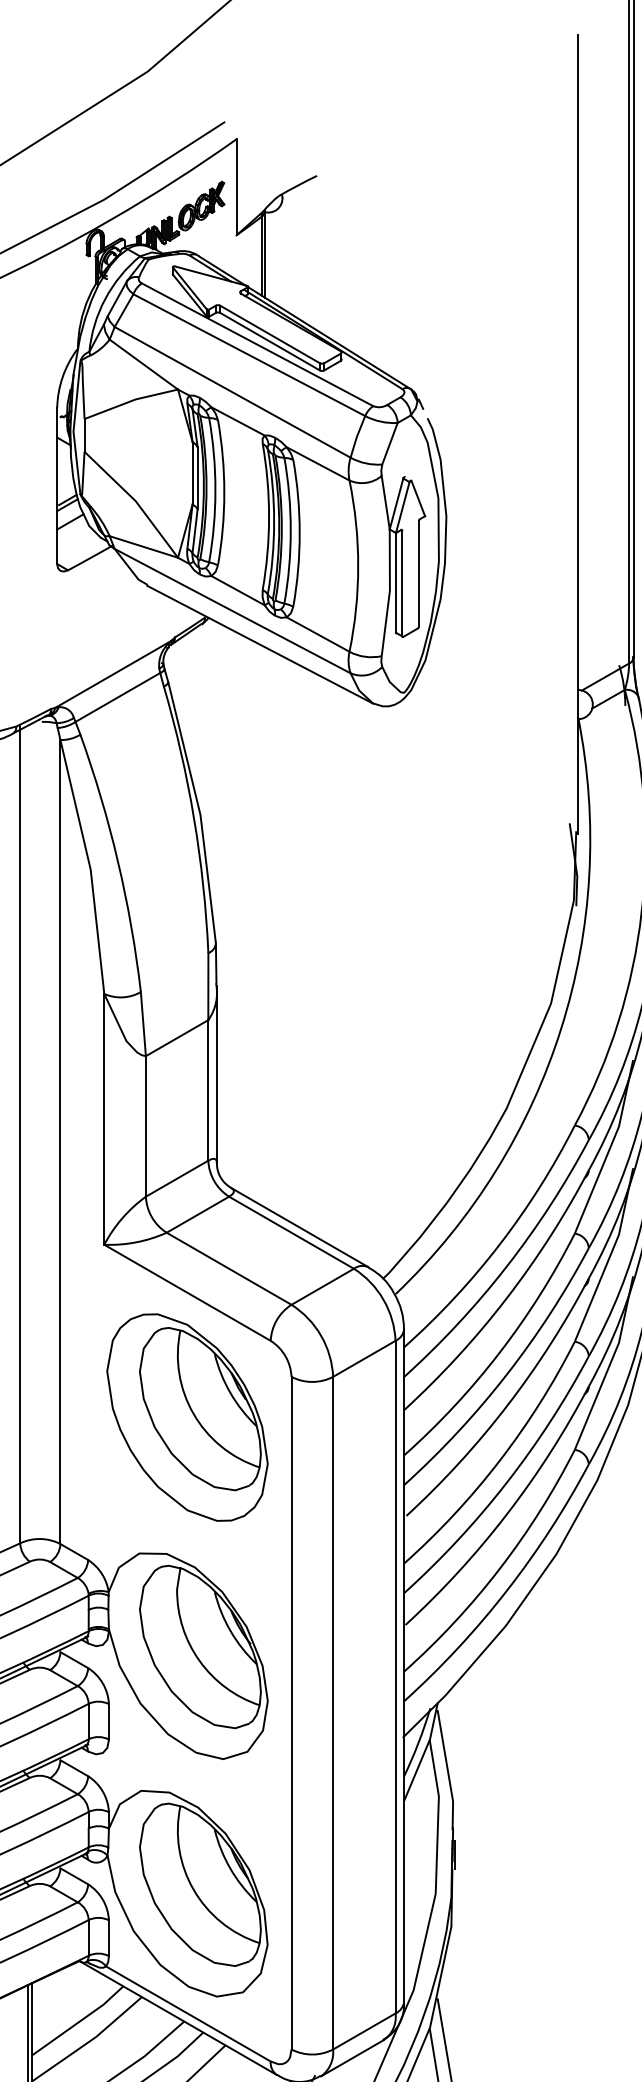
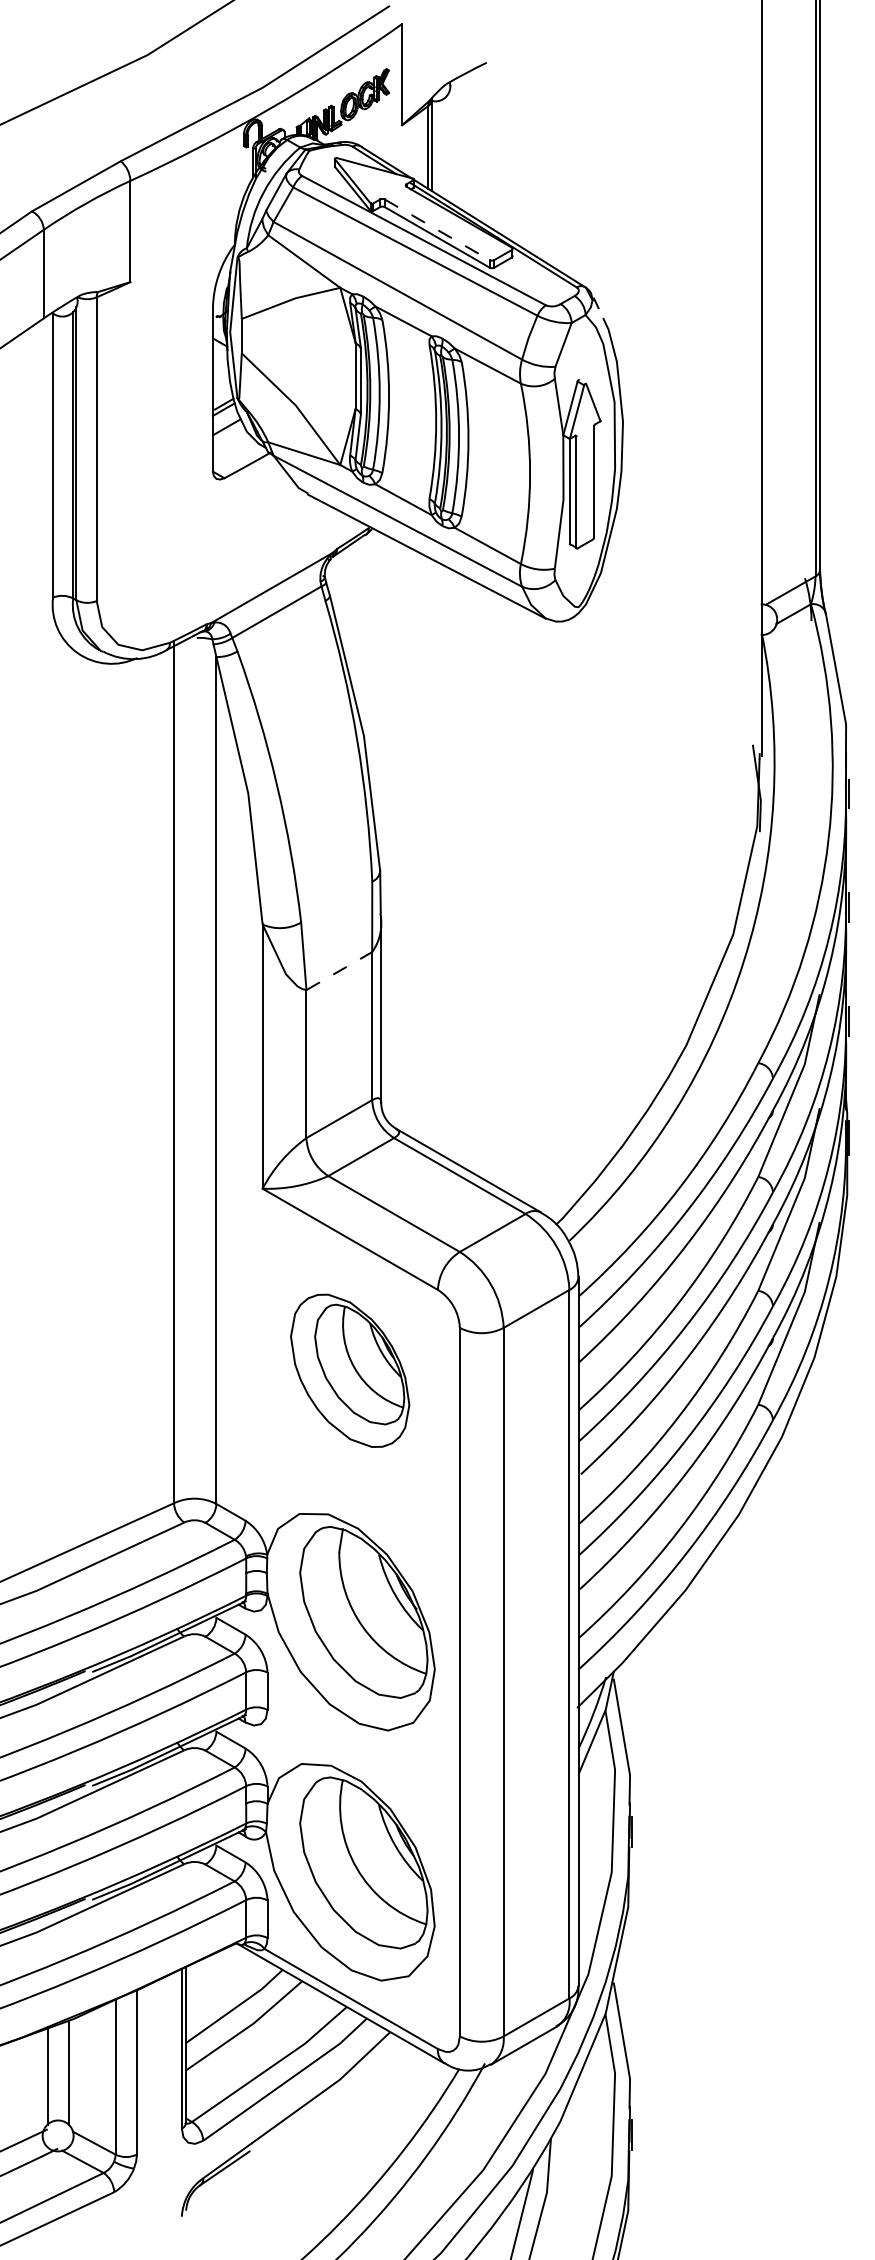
line: (270, 334) -> (437, 229), solid -> dashed
line: (177, 1038) -> (339, 971), solid -> dashed
part: (186, 1417) -> (349, 1370), size x0.7

